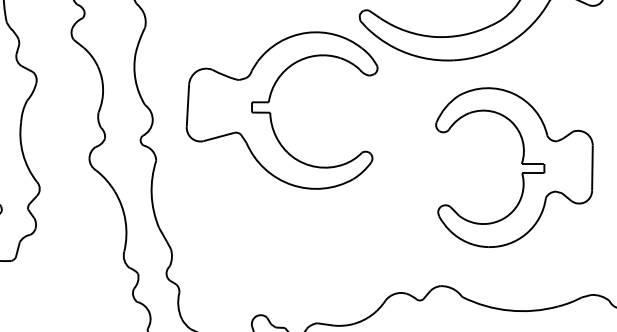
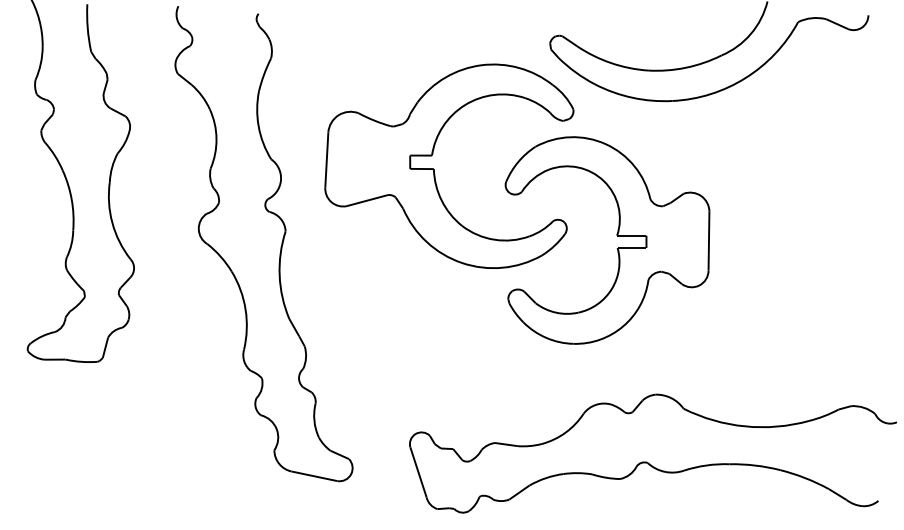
part: (521, 163) -> (616, 235), moved

